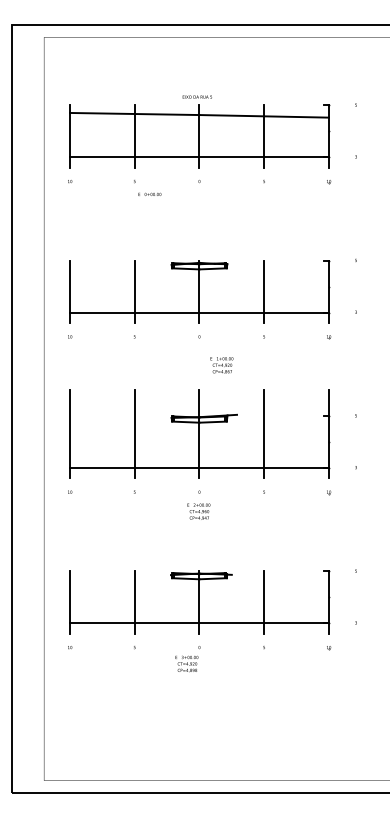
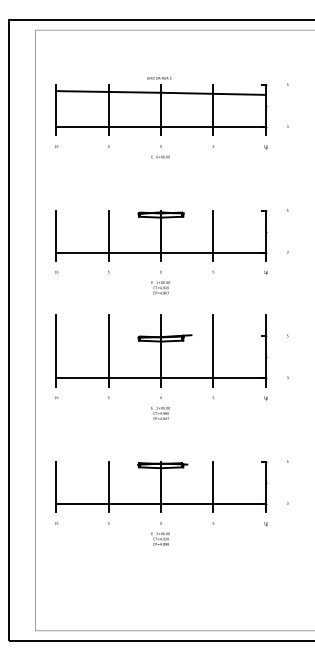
text: (149, 193) -> (160, 156), moved
text: (221, 365) -> (160, 288), moved
text: (186, 663) -> (160, 538), moved

